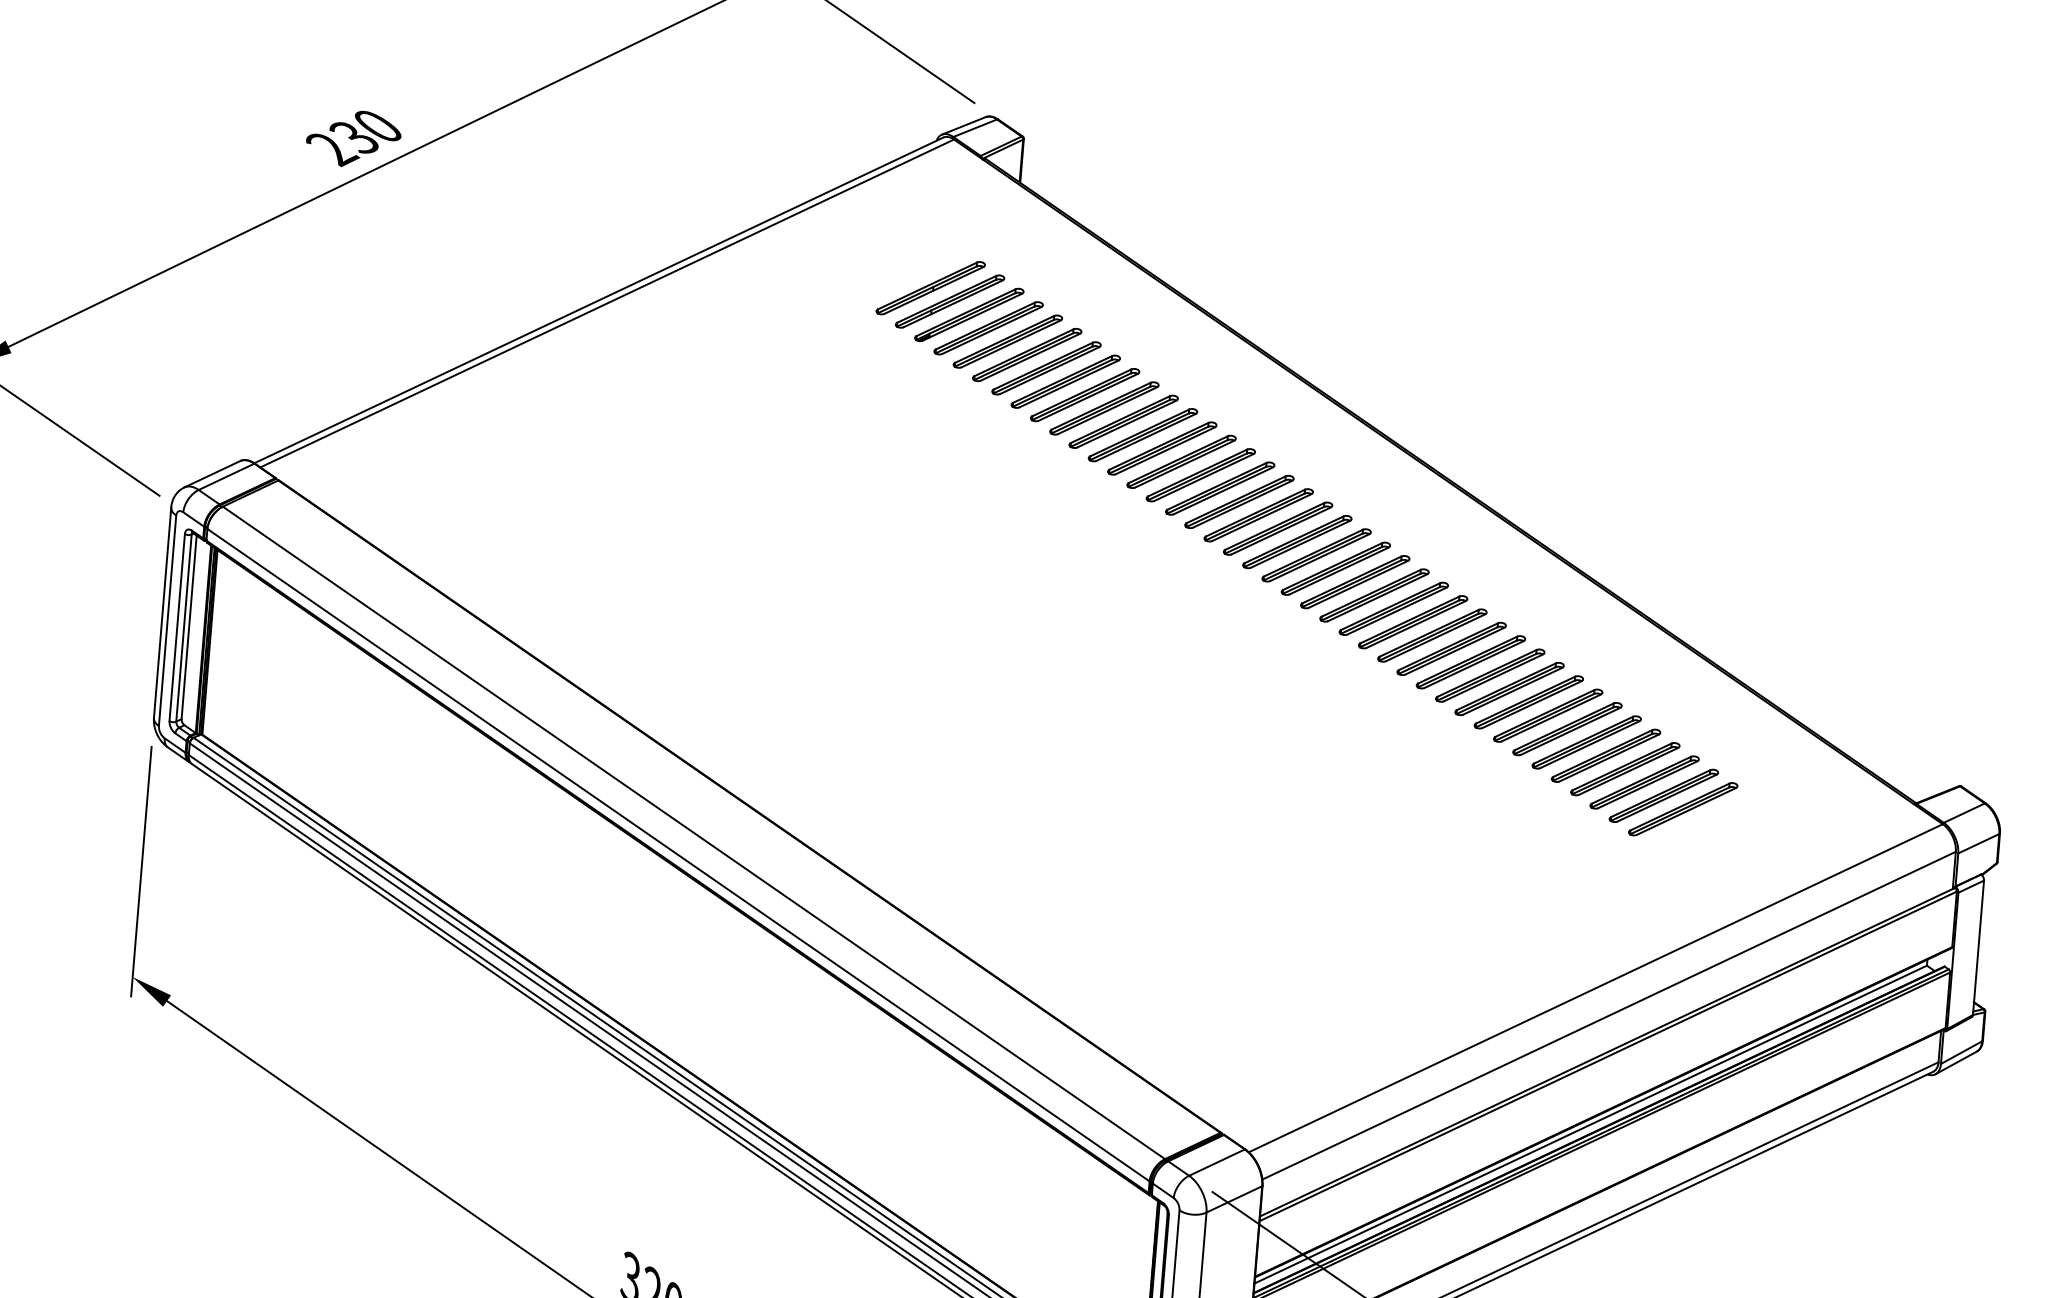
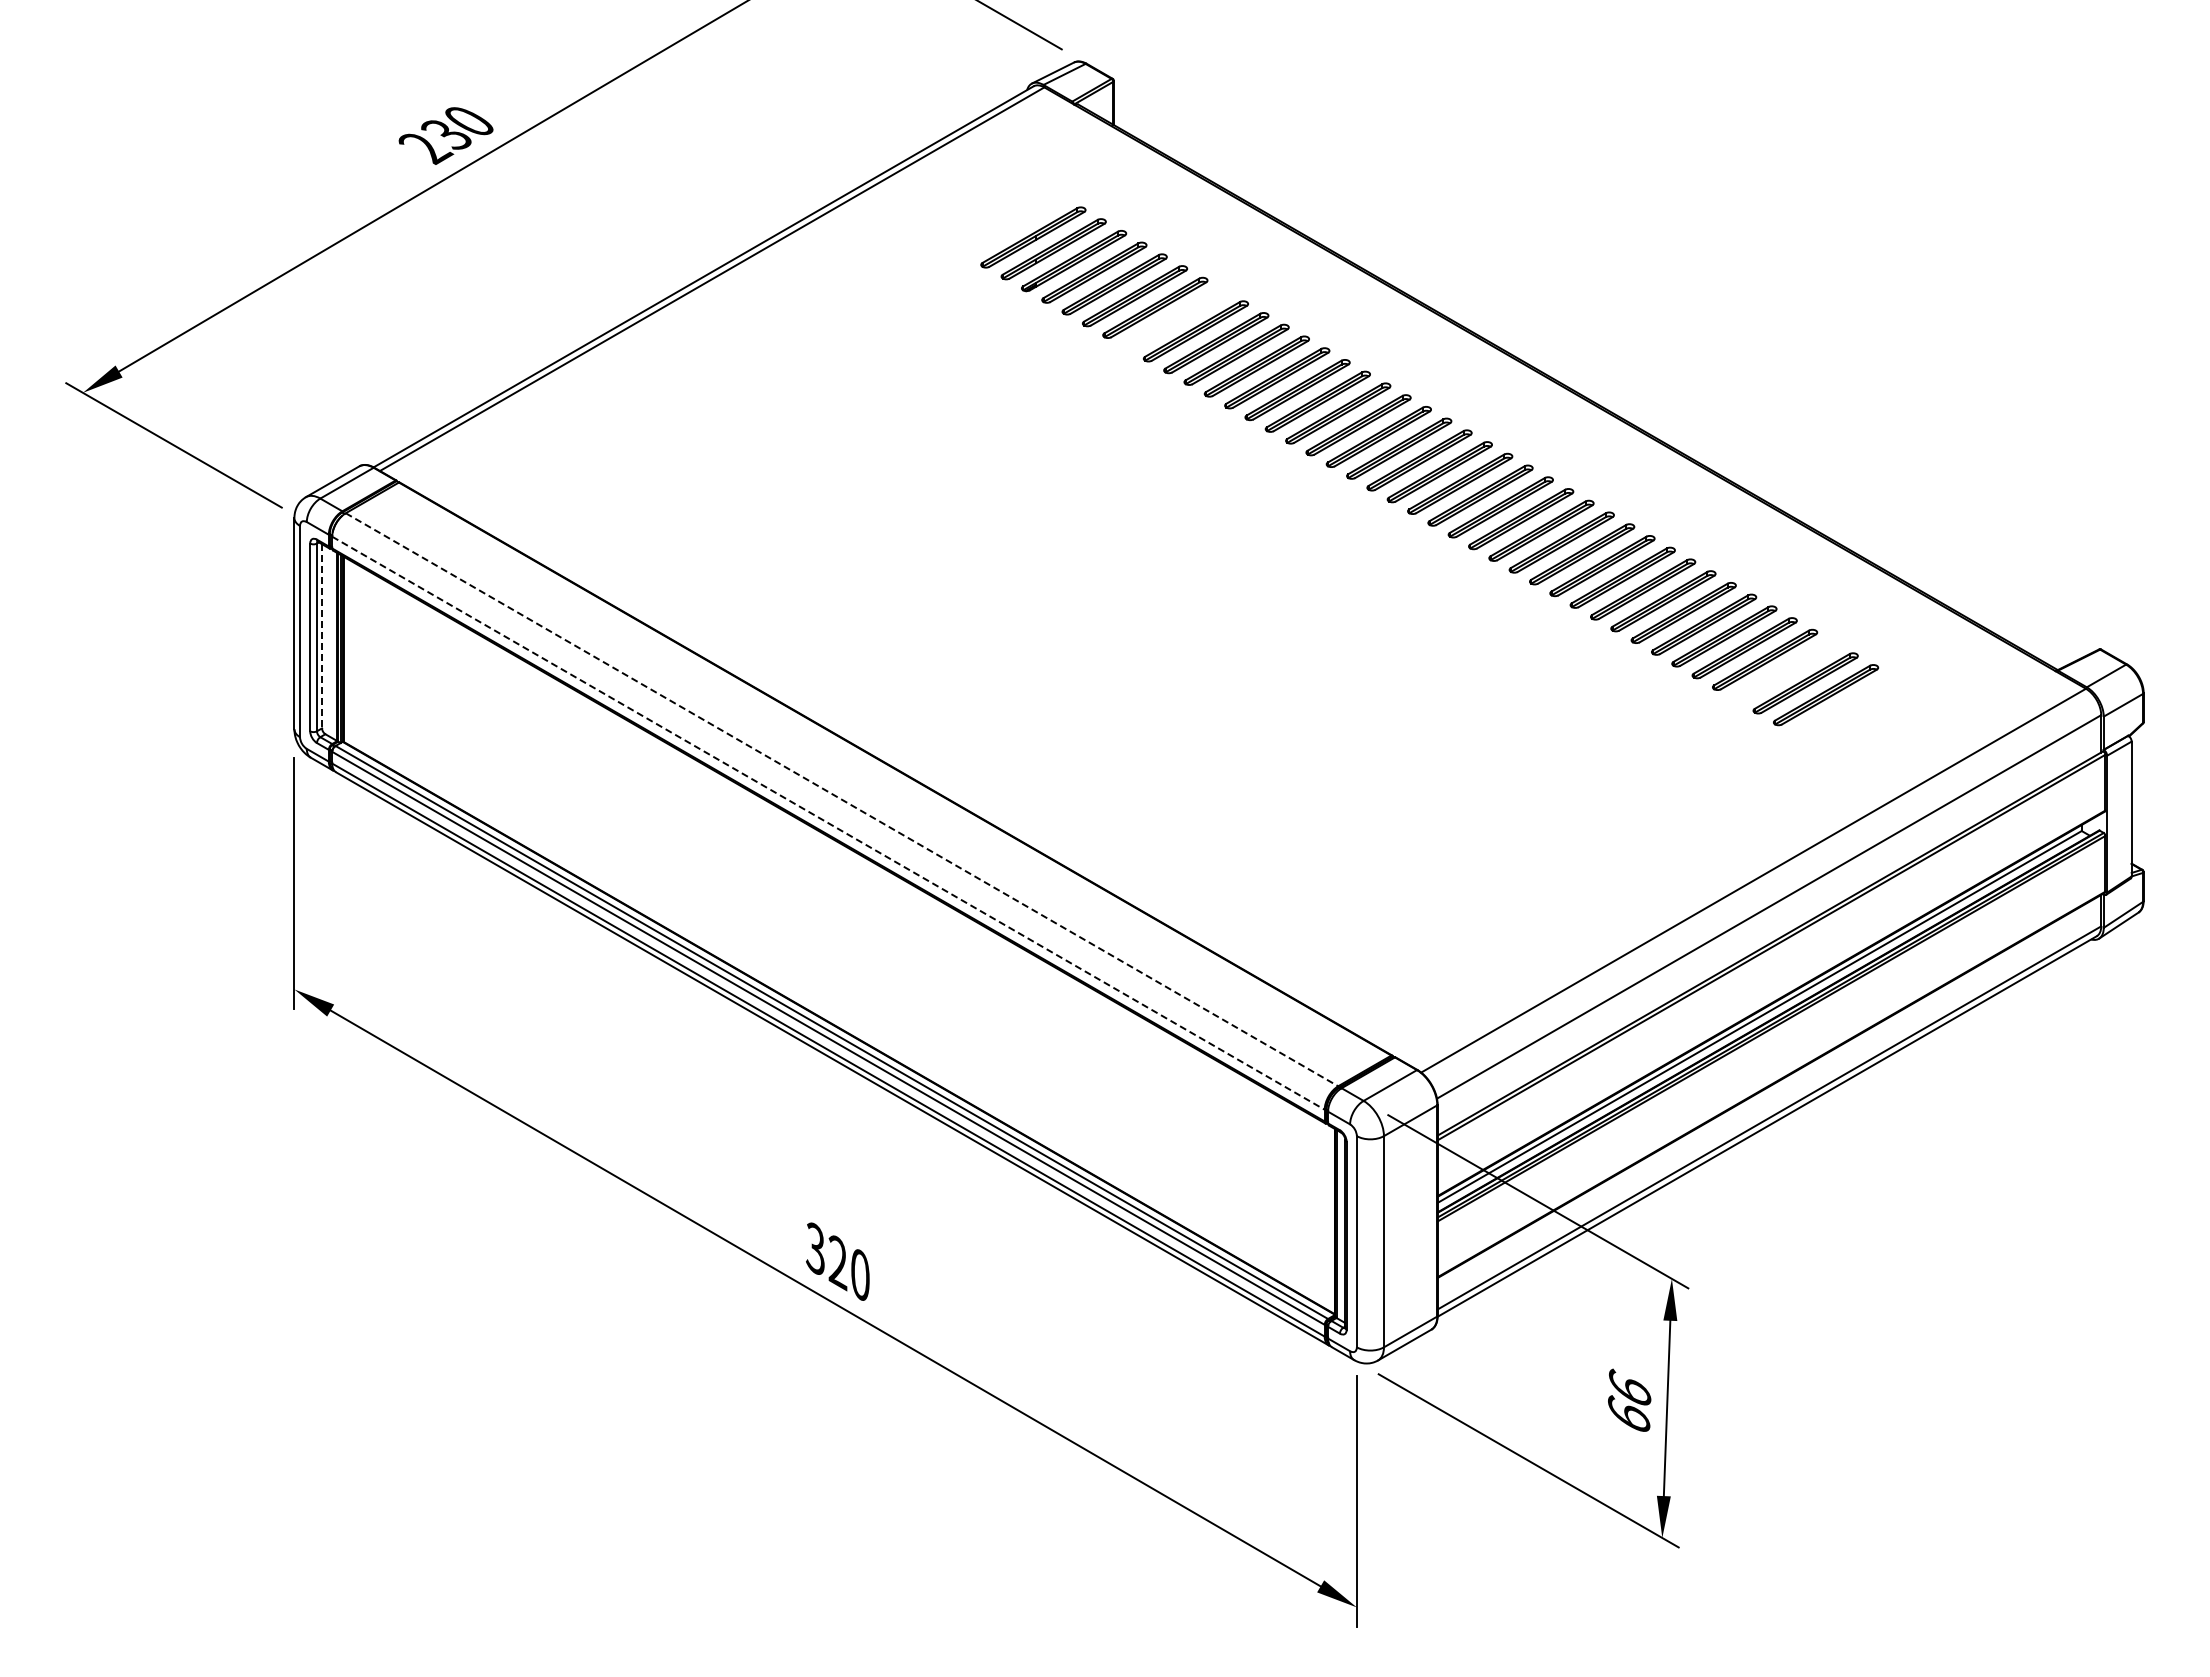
part: (1065, 381) -> (1175, 319), removed
line: (189, 627) -> (322, 636), solid -> dashed
part: (1644, 782) -> (1785, 671), removed
line: (694, 833) -> (842, 800), solid -> dashed
line: (678, 855) -> (828, 823), solid -> dashed

